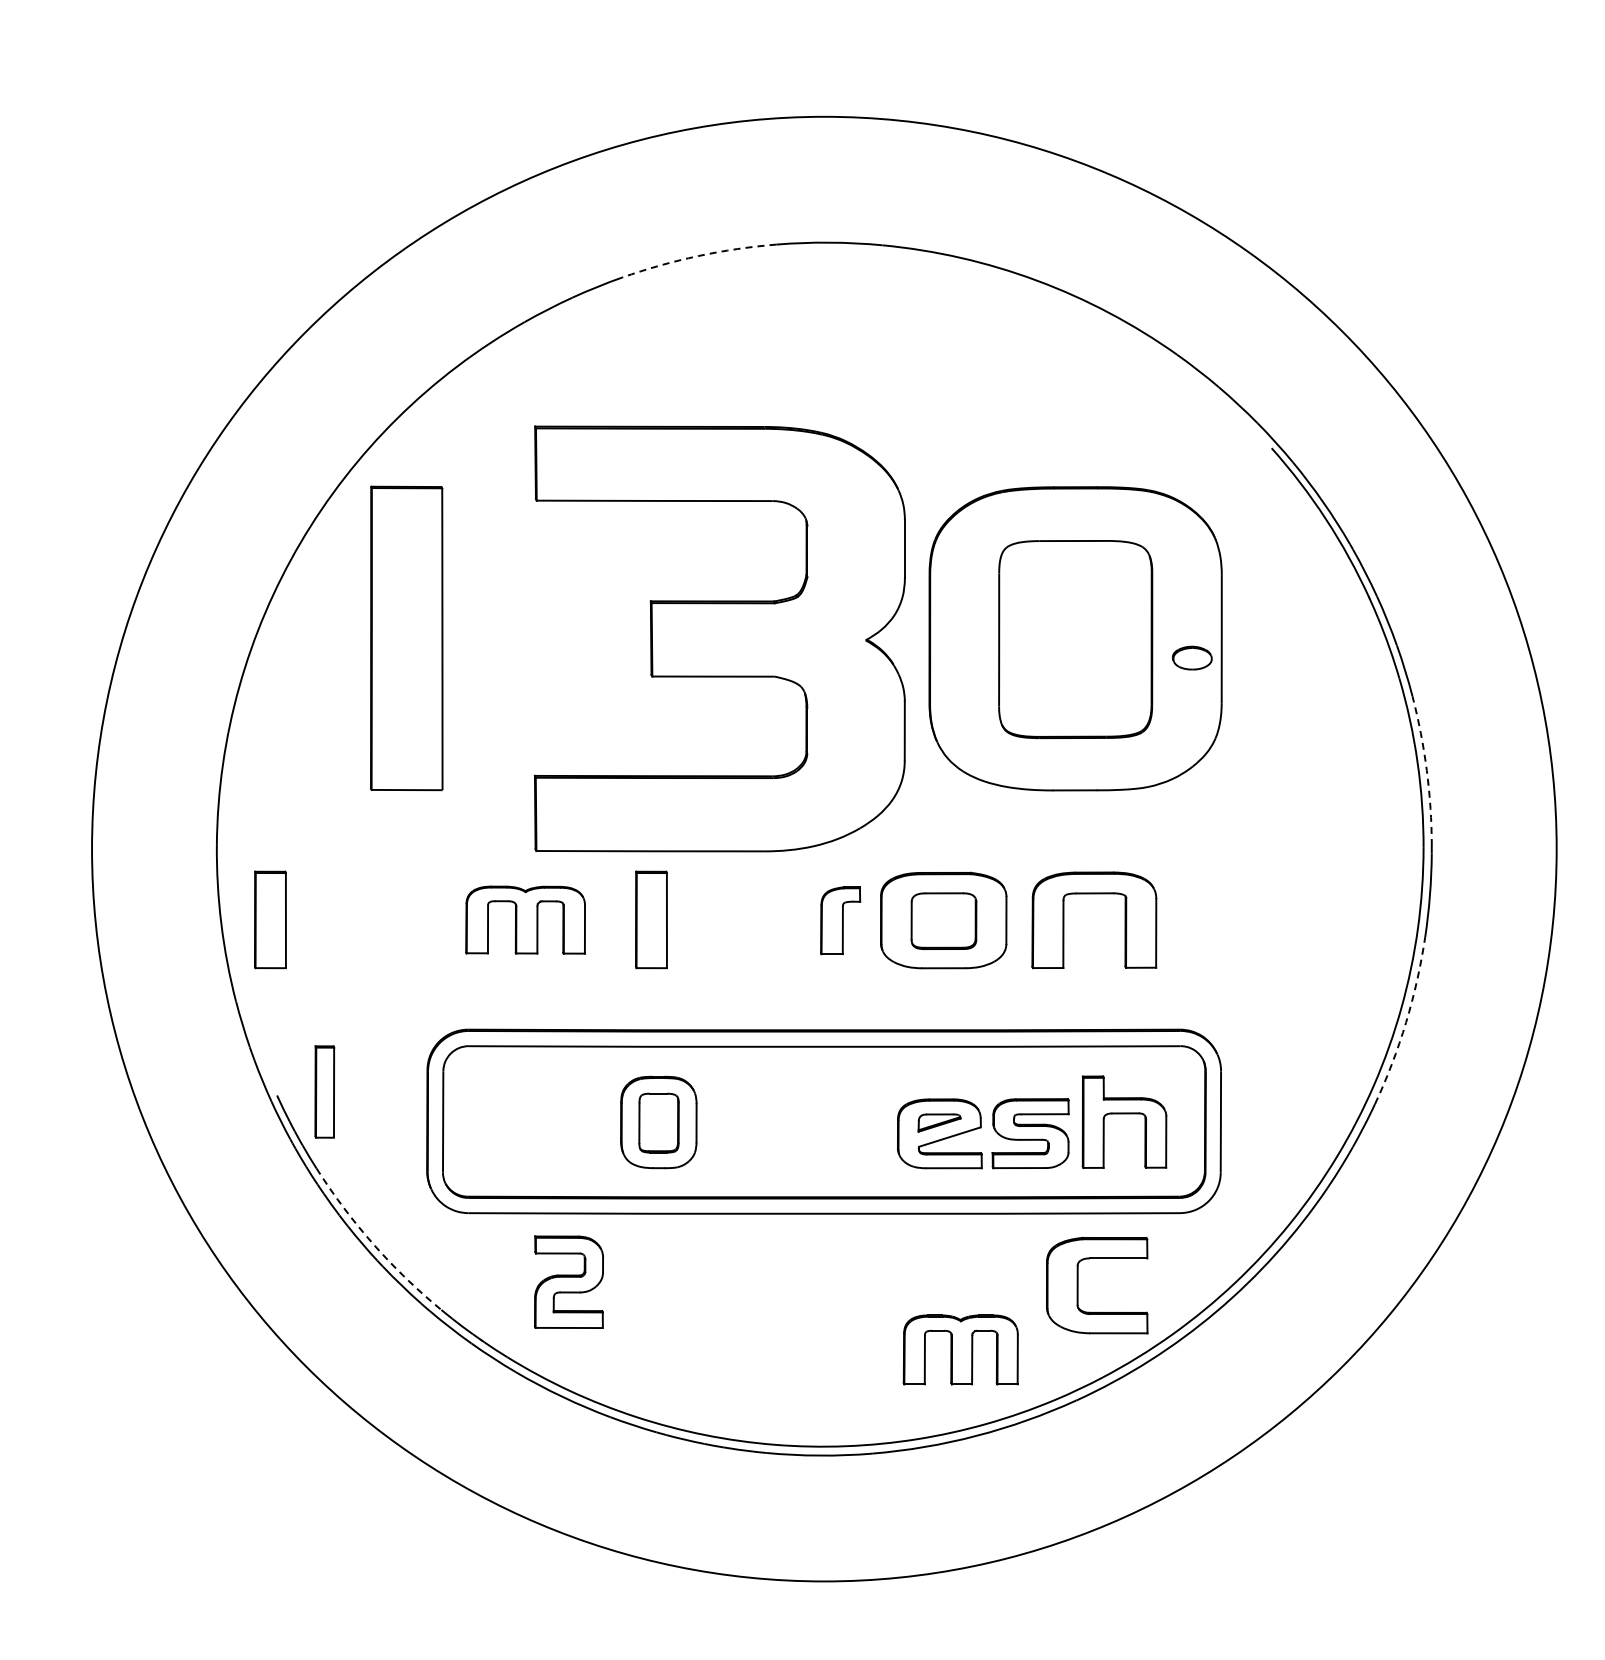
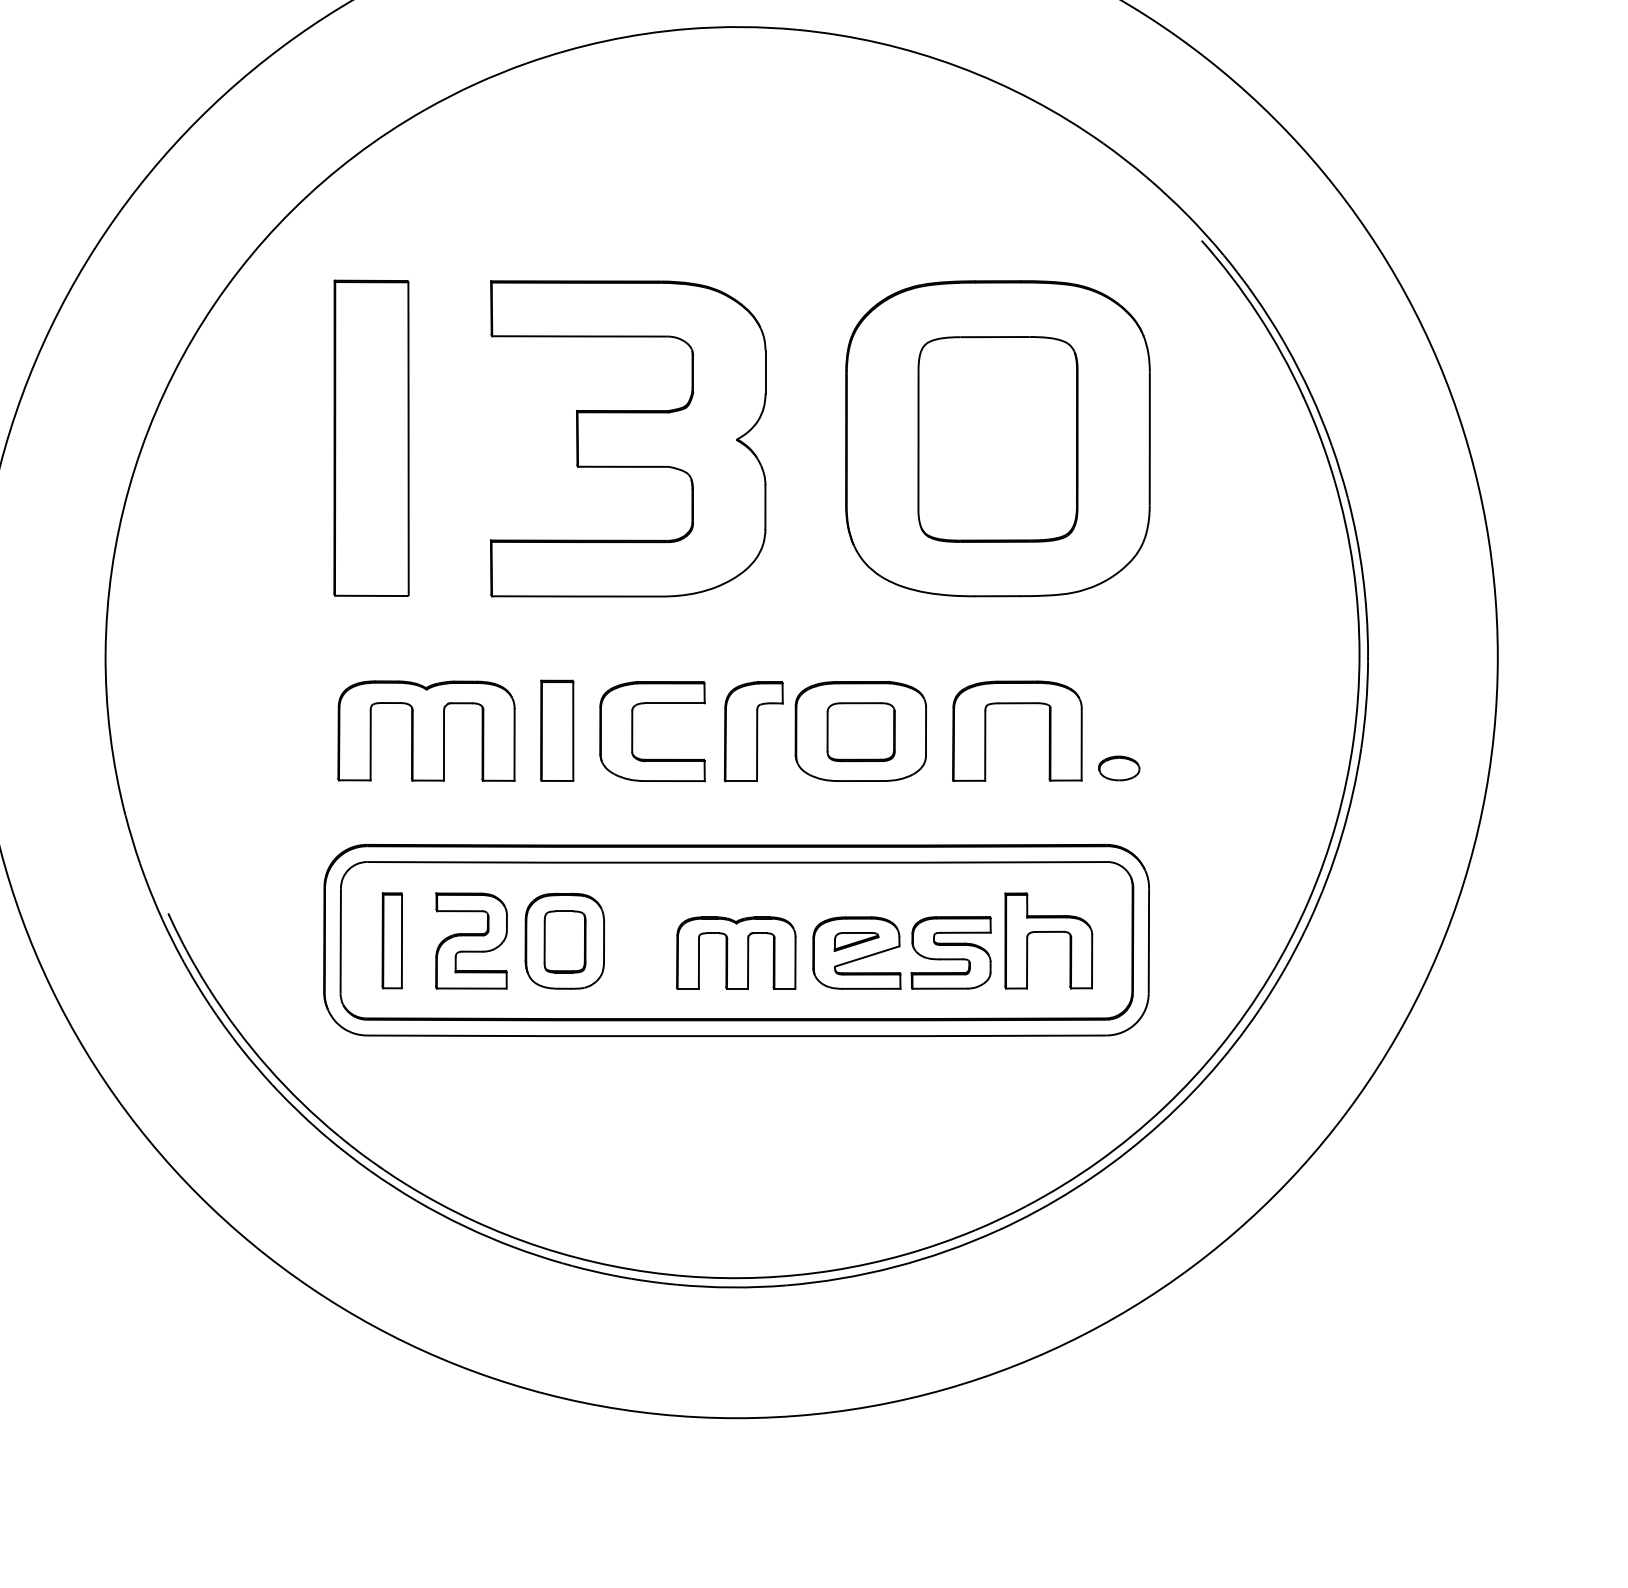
arc: (698, 256) -> (606, 41), dashed -> solid
part: (406, 638) -> (371, 438), moved
part: (719, 638) -> (627, 438), size x0.71
part: (1192, 657) -> (1119, 767), moved
arc: (1426, 770) -> (1362, 575), dashed -> solid
part: (270, 919) -> (161, 730), removed
part: (525, 919) -> (426, 730), size x1.43
part: (840, 920) -> (753, 731), size x1.43
arc: (1406, 1022) -> (1341, 837), dashed -> solid
part: (324, 1091) -> (392, 940), moved
arc: (373, 1244) -> (268, 1068), dashed -> solid
part: (568, 1281) -> (471, 940), moved
part: (1078, 1285) -> (633, 731), moved
part: (960, 1349) -> (735, 952), moved

